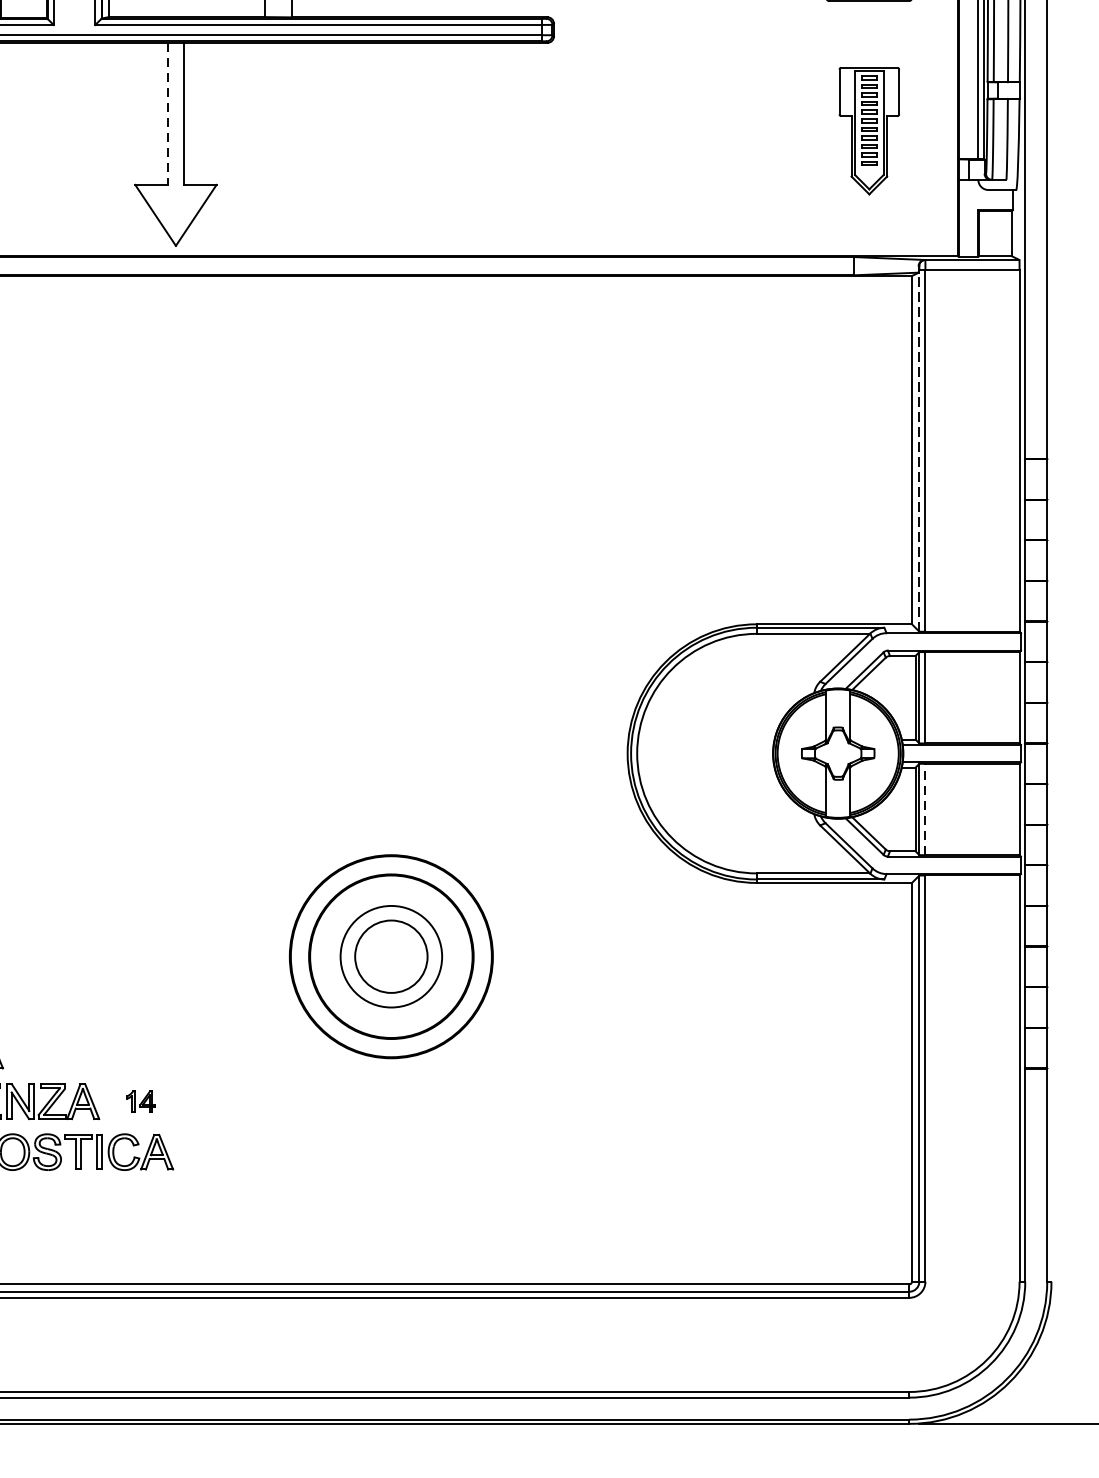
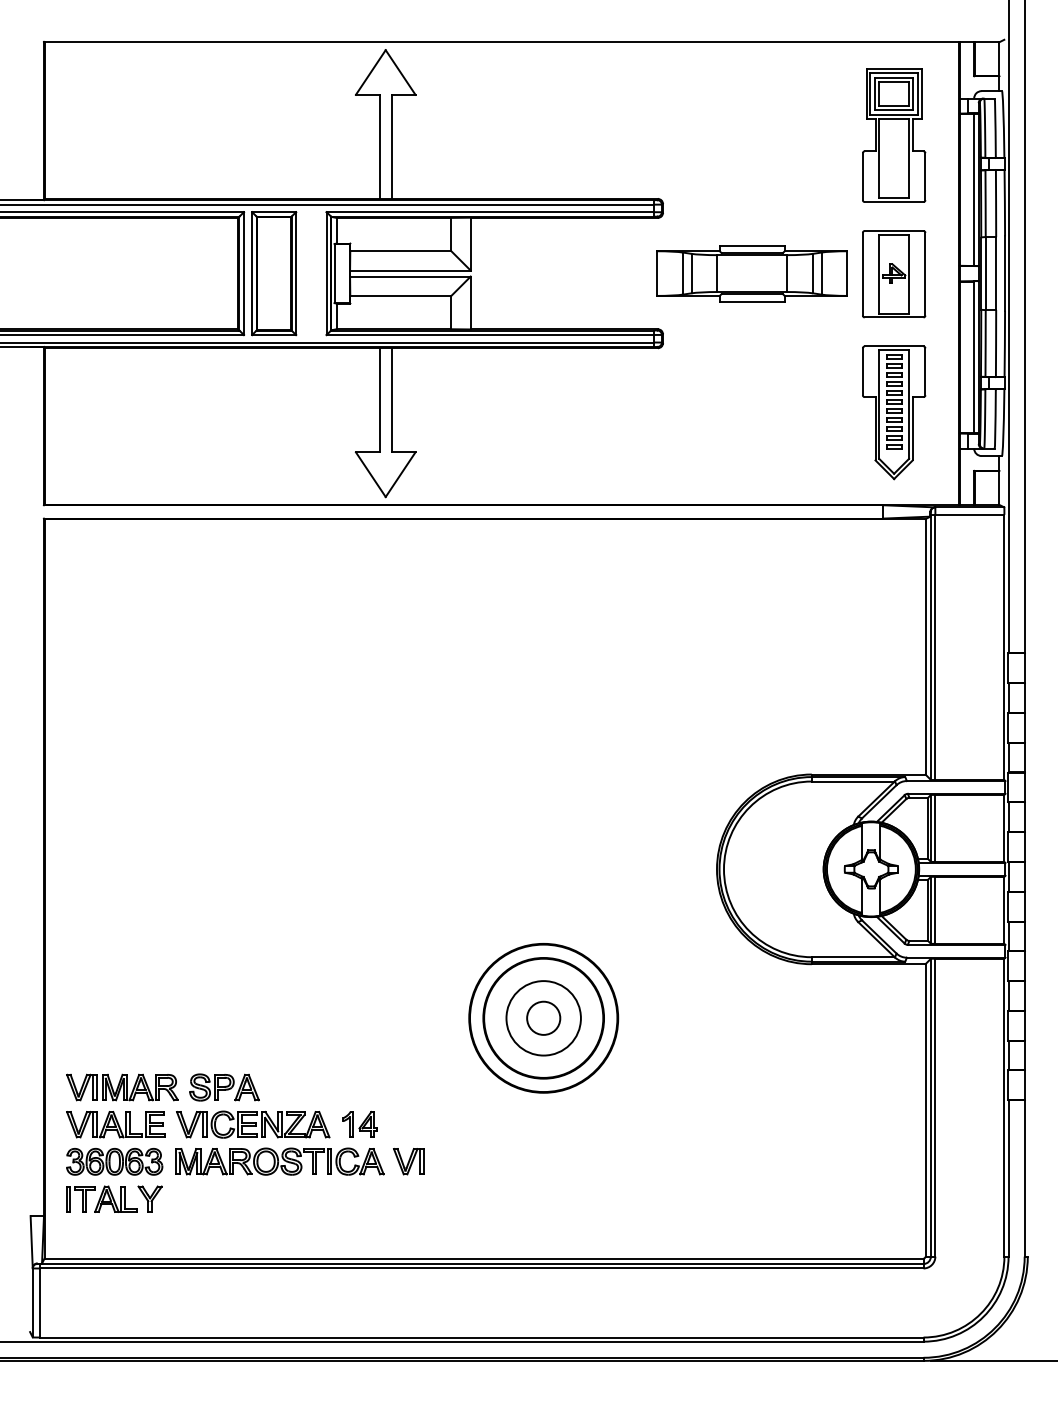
line: (167, 114) -> (379, 400), dashed -> solid
part: (869, 130) -> (894, 412), size x1.43
line: (918, 451) -> (930, 647), dashed -> solid
line: (925, 809) -> (935, 910), dashed -> solid
circle: (391, 955) -> (543, 1017), size x0.62
part: (140, 1101) -> (359, 1124), size x1.67
part: (206, 1151) -> (408, 1161), added

